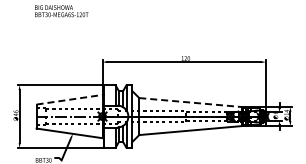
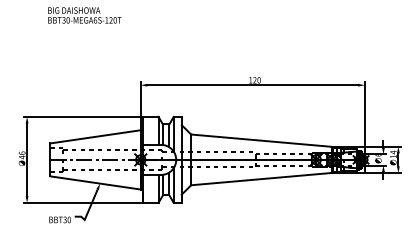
line: (70, 99) -> (96, 136), dashed -> solid
line: (191, 102) -> (262, 140), dashed -> solid

